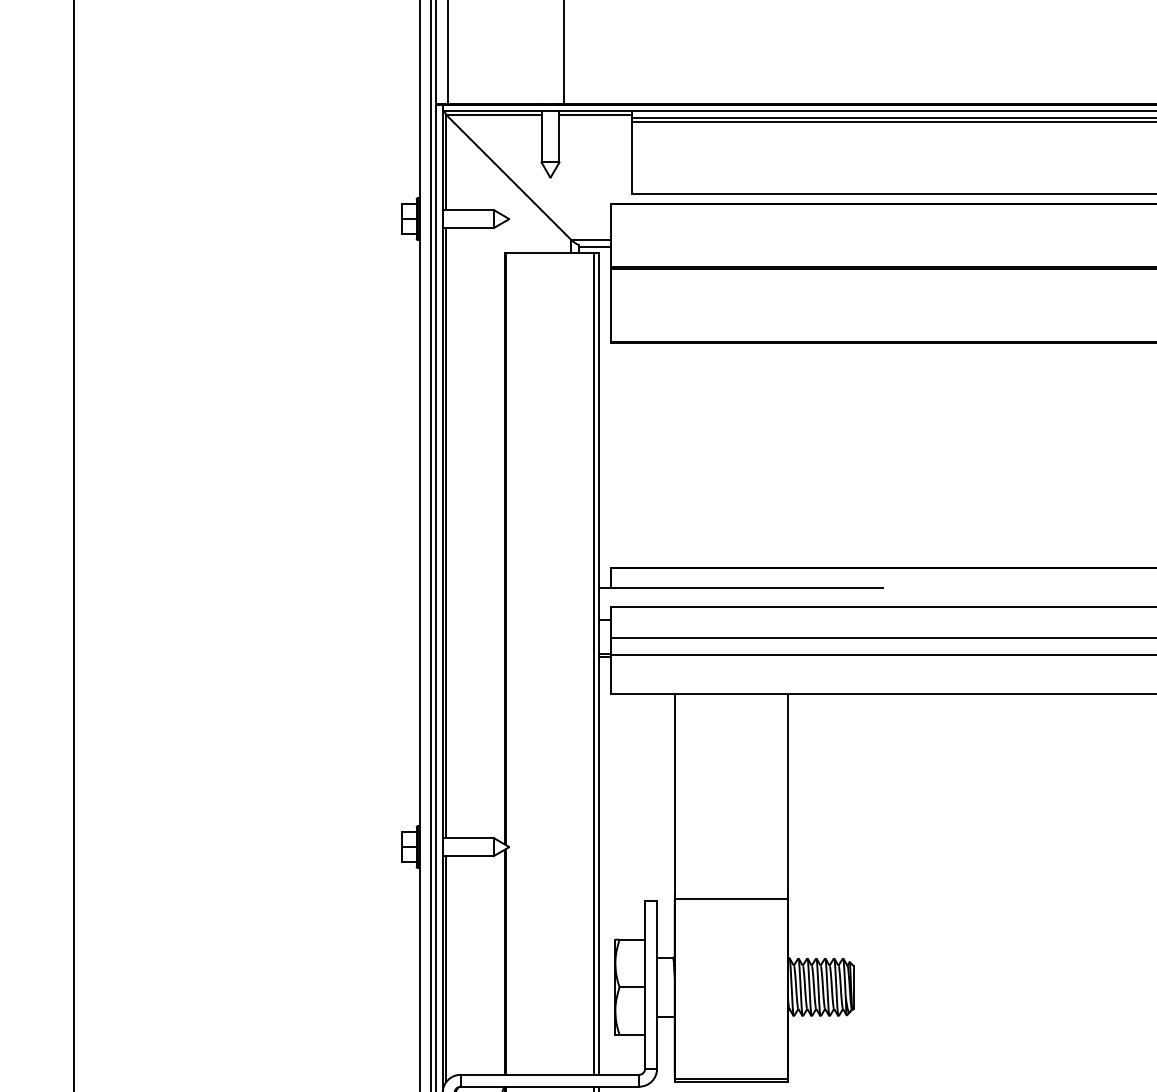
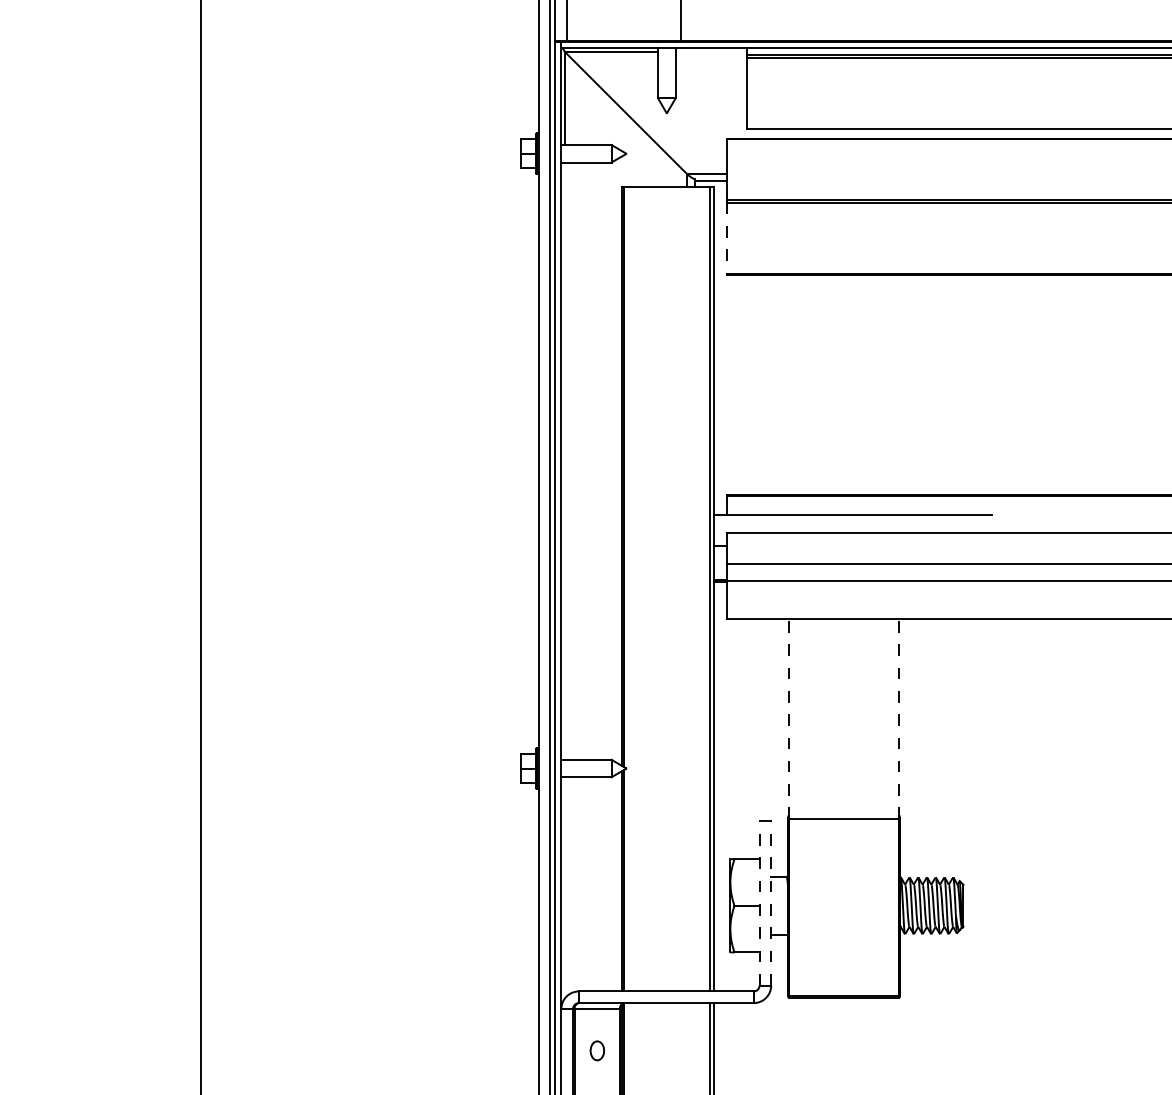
line: (595, 114) -> (710, 51), removed
line: (611, 305) -> (726, 238), solid -> dashed
line: (445, 532) -> (564, 460), removed
line: (674, 797) -> (788, 719), solid -> dashed
line: (788, 797) -> (899, 719), solid -> dashed
line: (445, 968) -> (564, 887), removed
line: (645, 983) -> (759, 902), solid -> dashed
line: (657, 983) -> (771, 902), solid -> dashed

